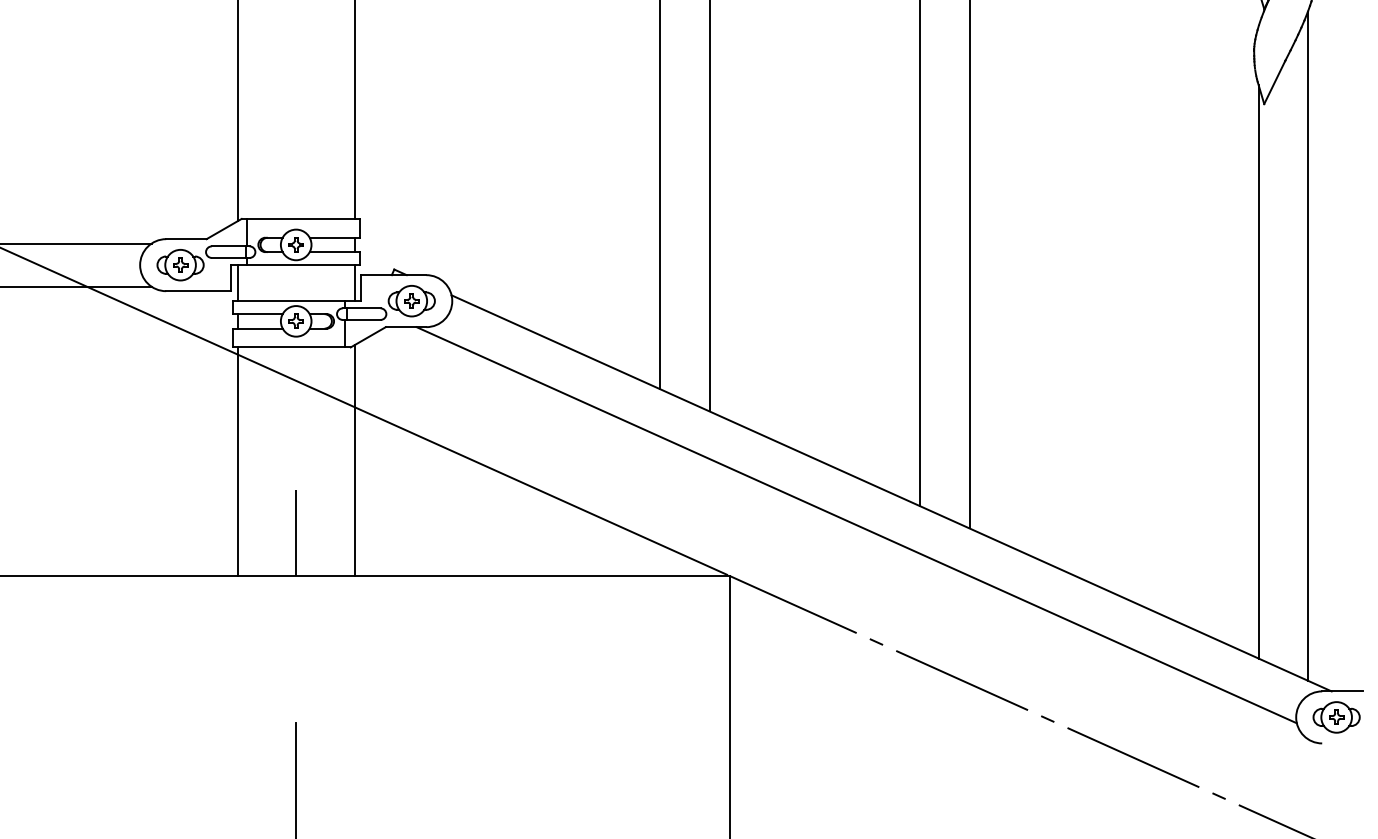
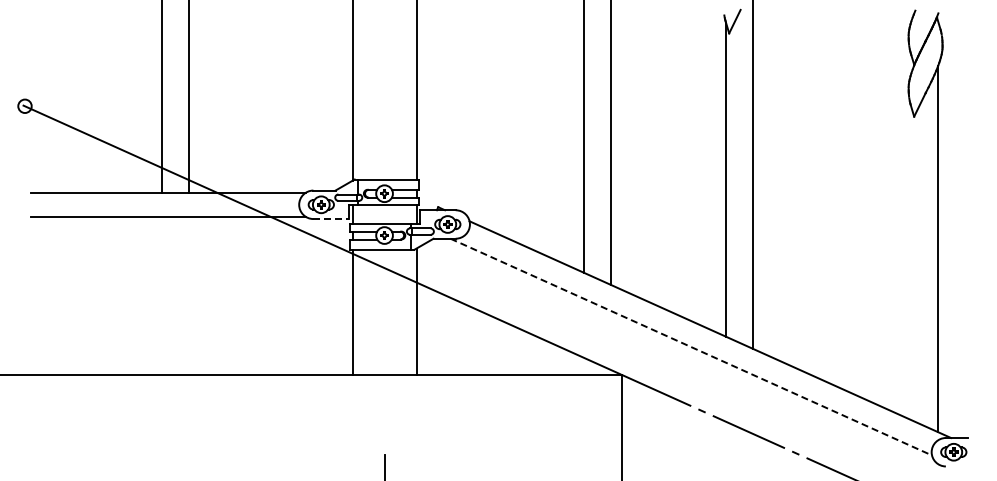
line: (199, 292) -> (331, 219), solid -> dashed
line: (1259, 372) -> (911, 263), removed
line: (857, 525) -> (691, 347), solid -> dashed
line: (296, 531) -> (384, 350), removed

